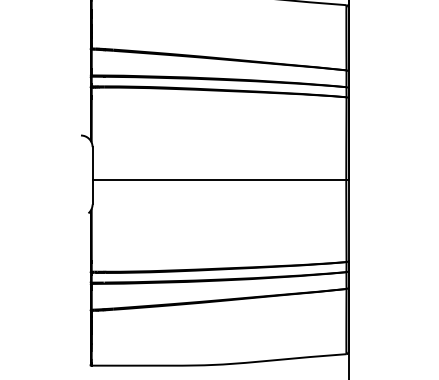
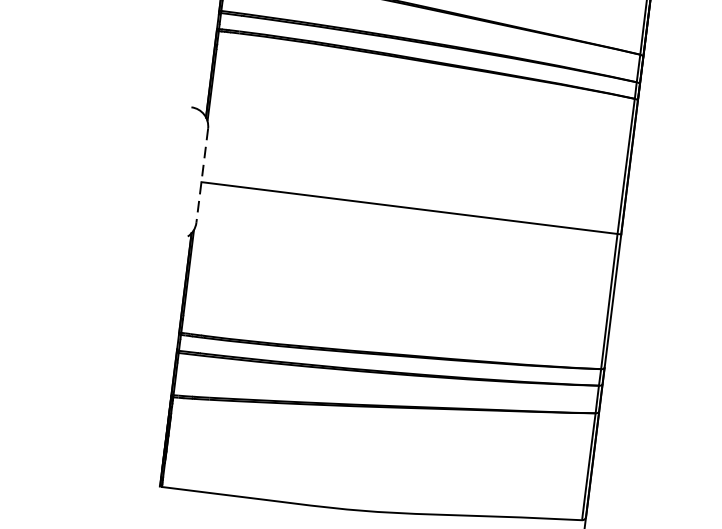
line: (92, 175) -> (202, 175), solid -> dashed

